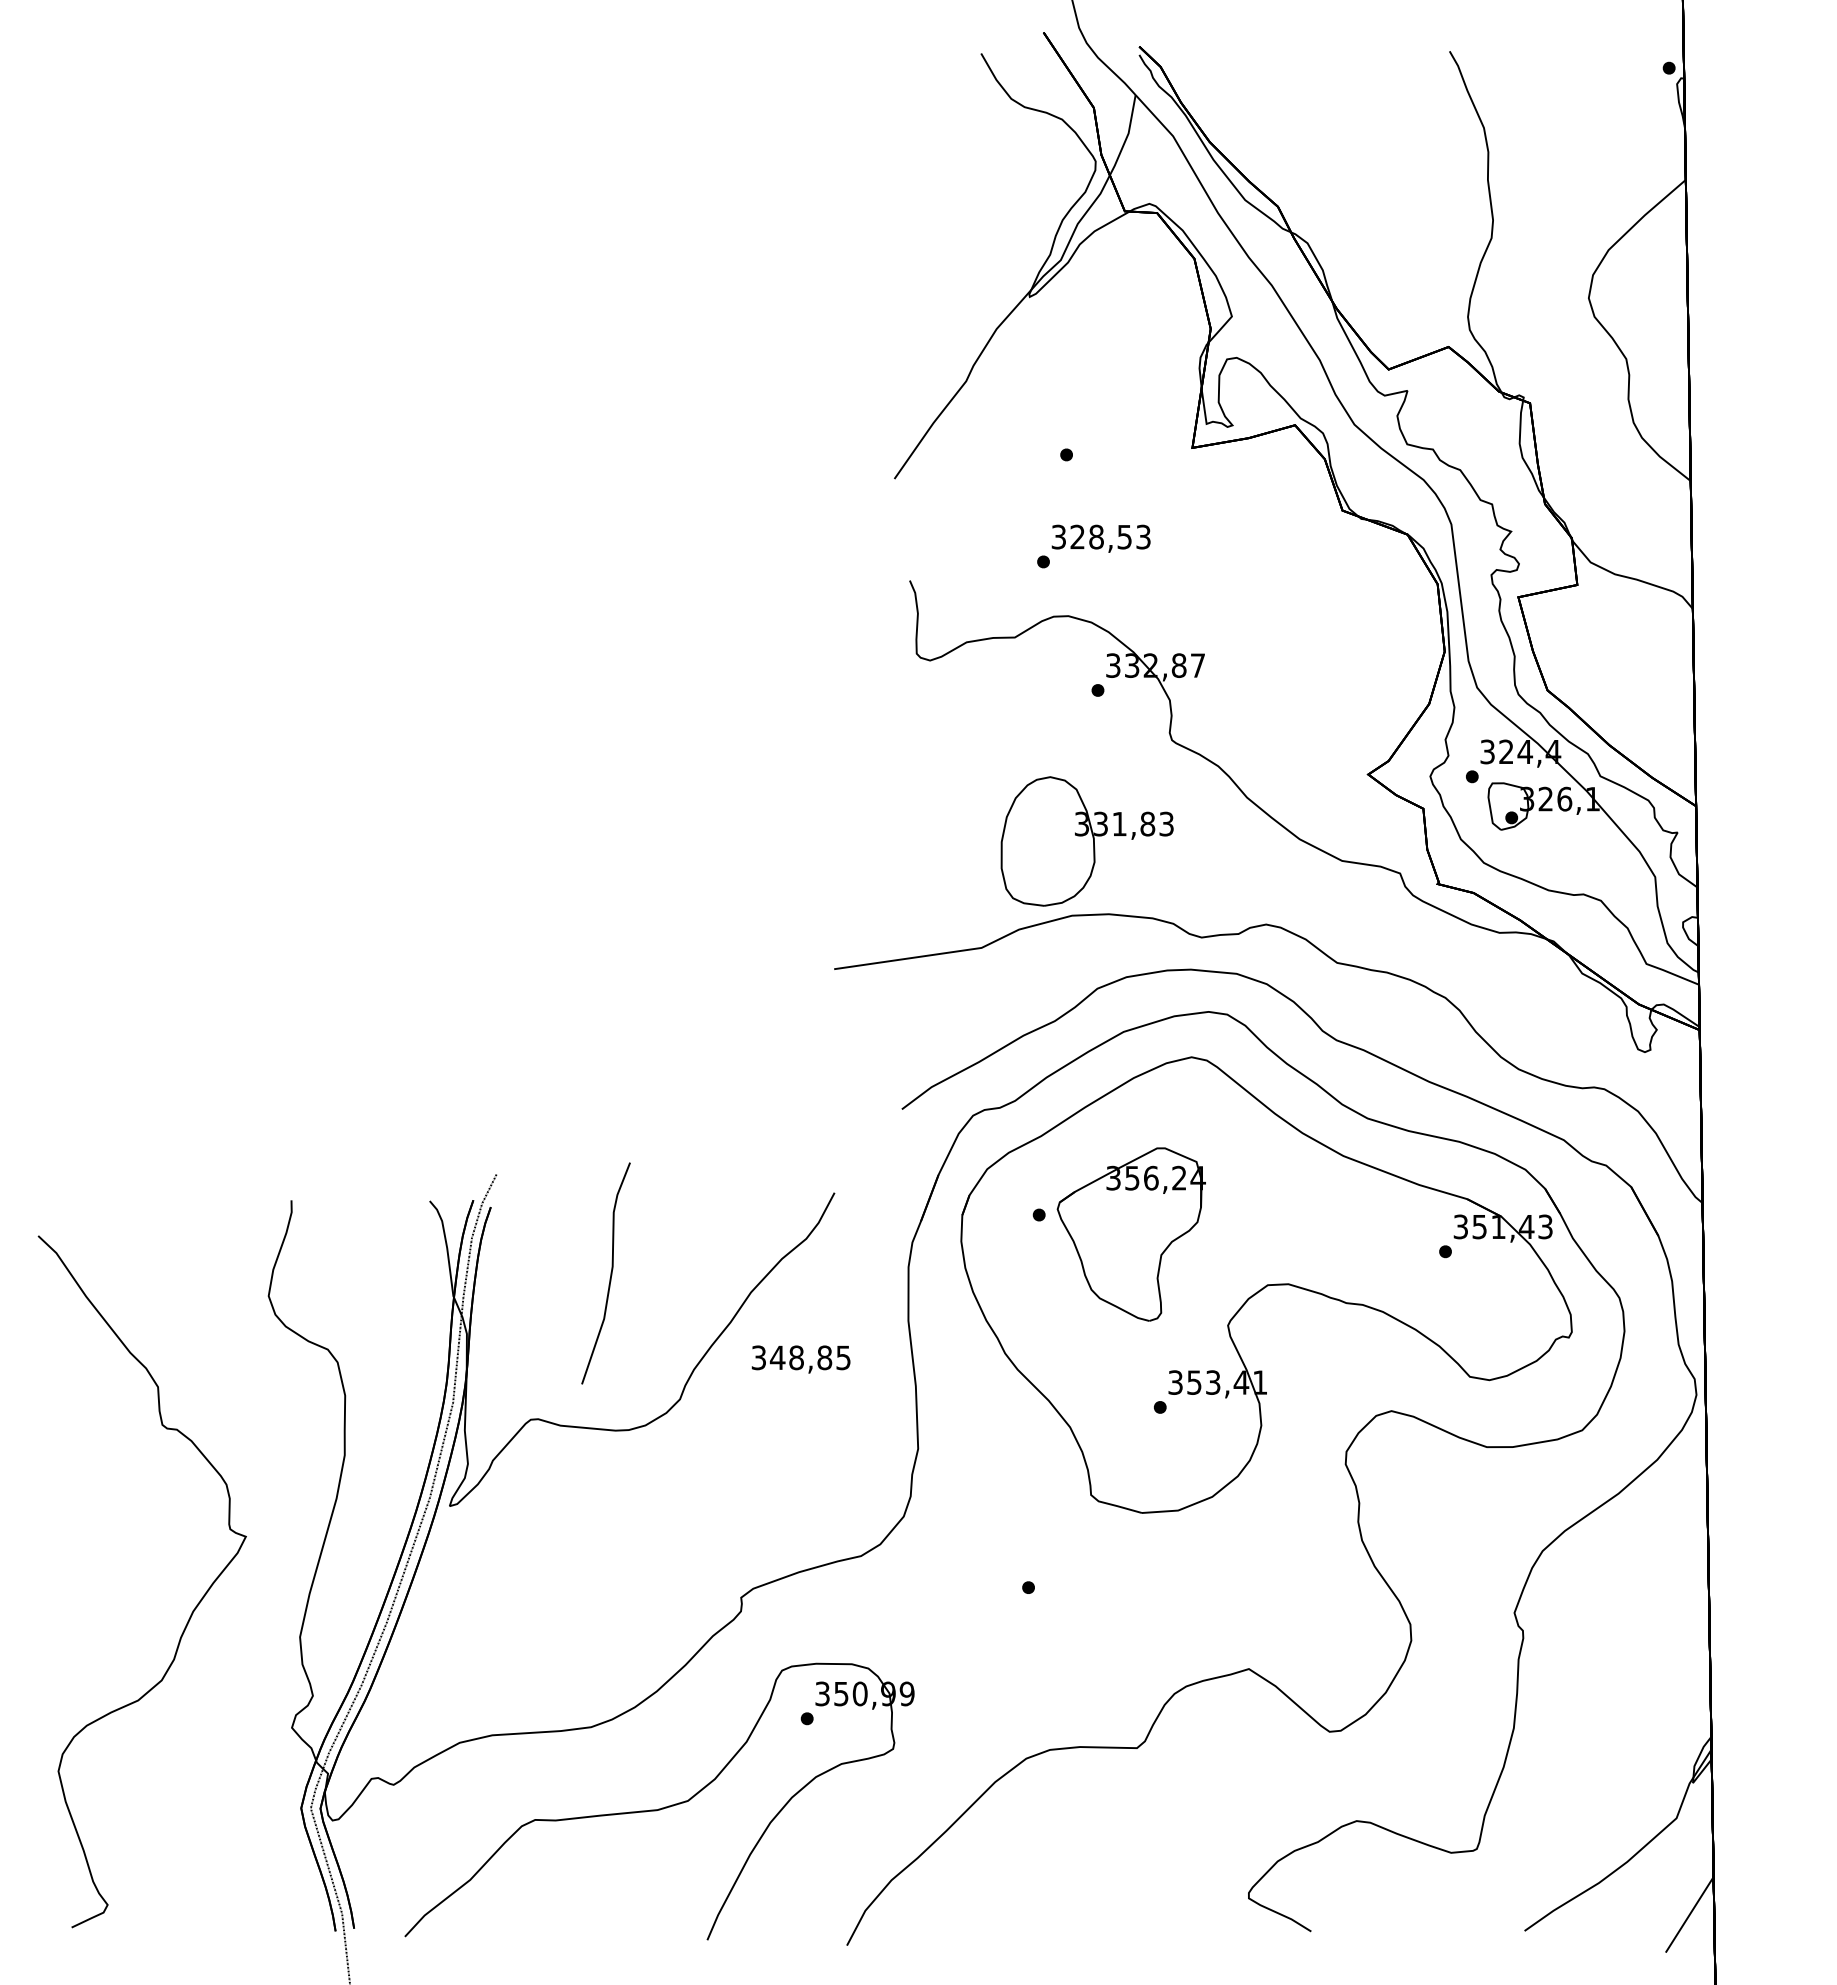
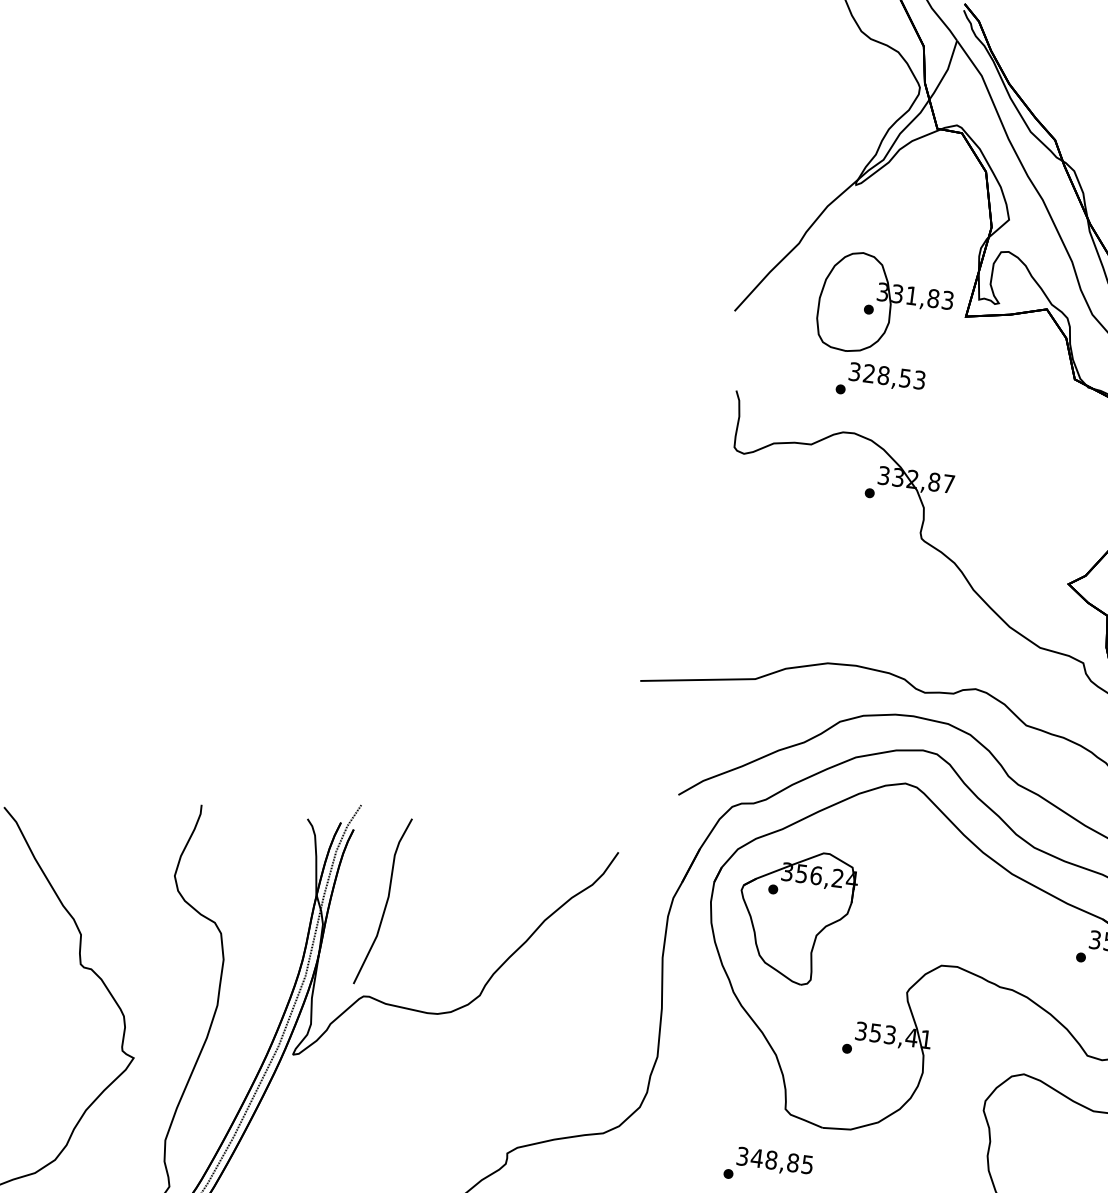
part: (1086, 841) -> (884, 305), moved
part: (1130, 1234) -> (794, 916), moved
curve: (610, 1273) -> (386, 901), moved
text: (800, 1359) -> (774, 1161), moved

